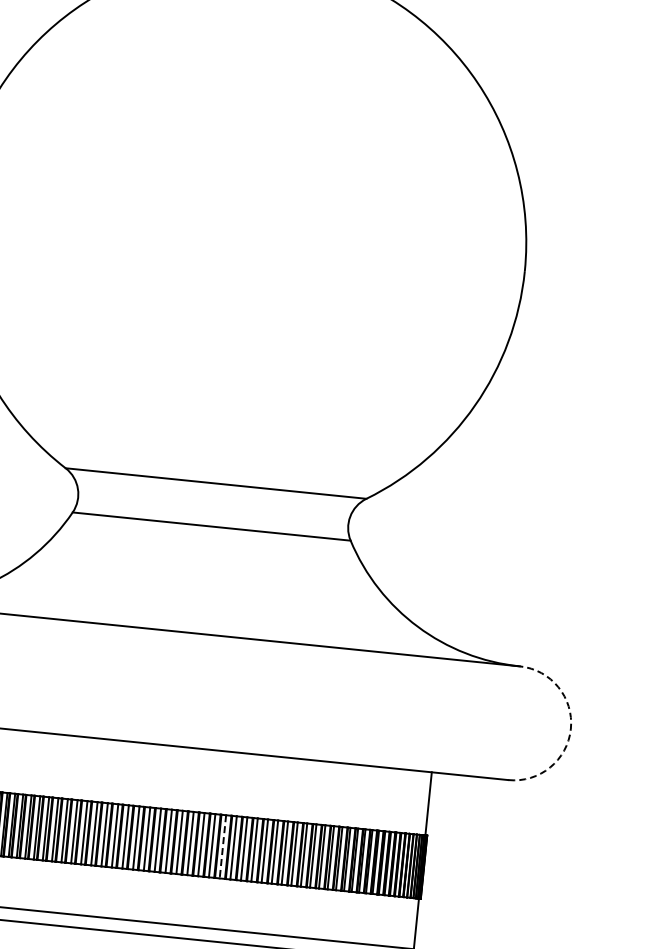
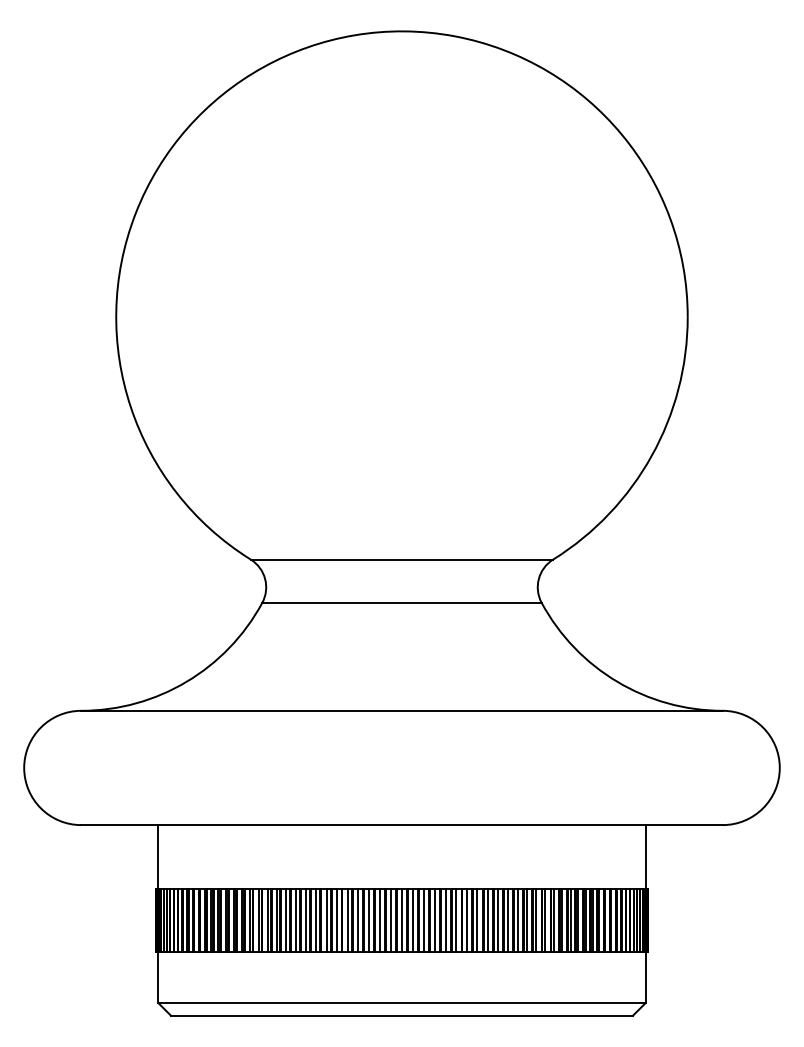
arc: (570, 728) -> (779, 767), dashed -> solid
line: (222, 846) -> (445, 920), dashed -> solid

